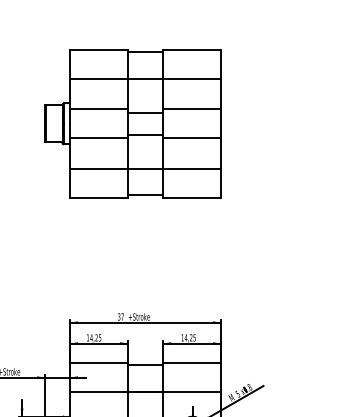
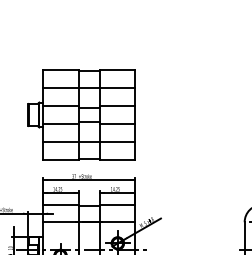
part: (132, 122) -> (81, 114), moved

